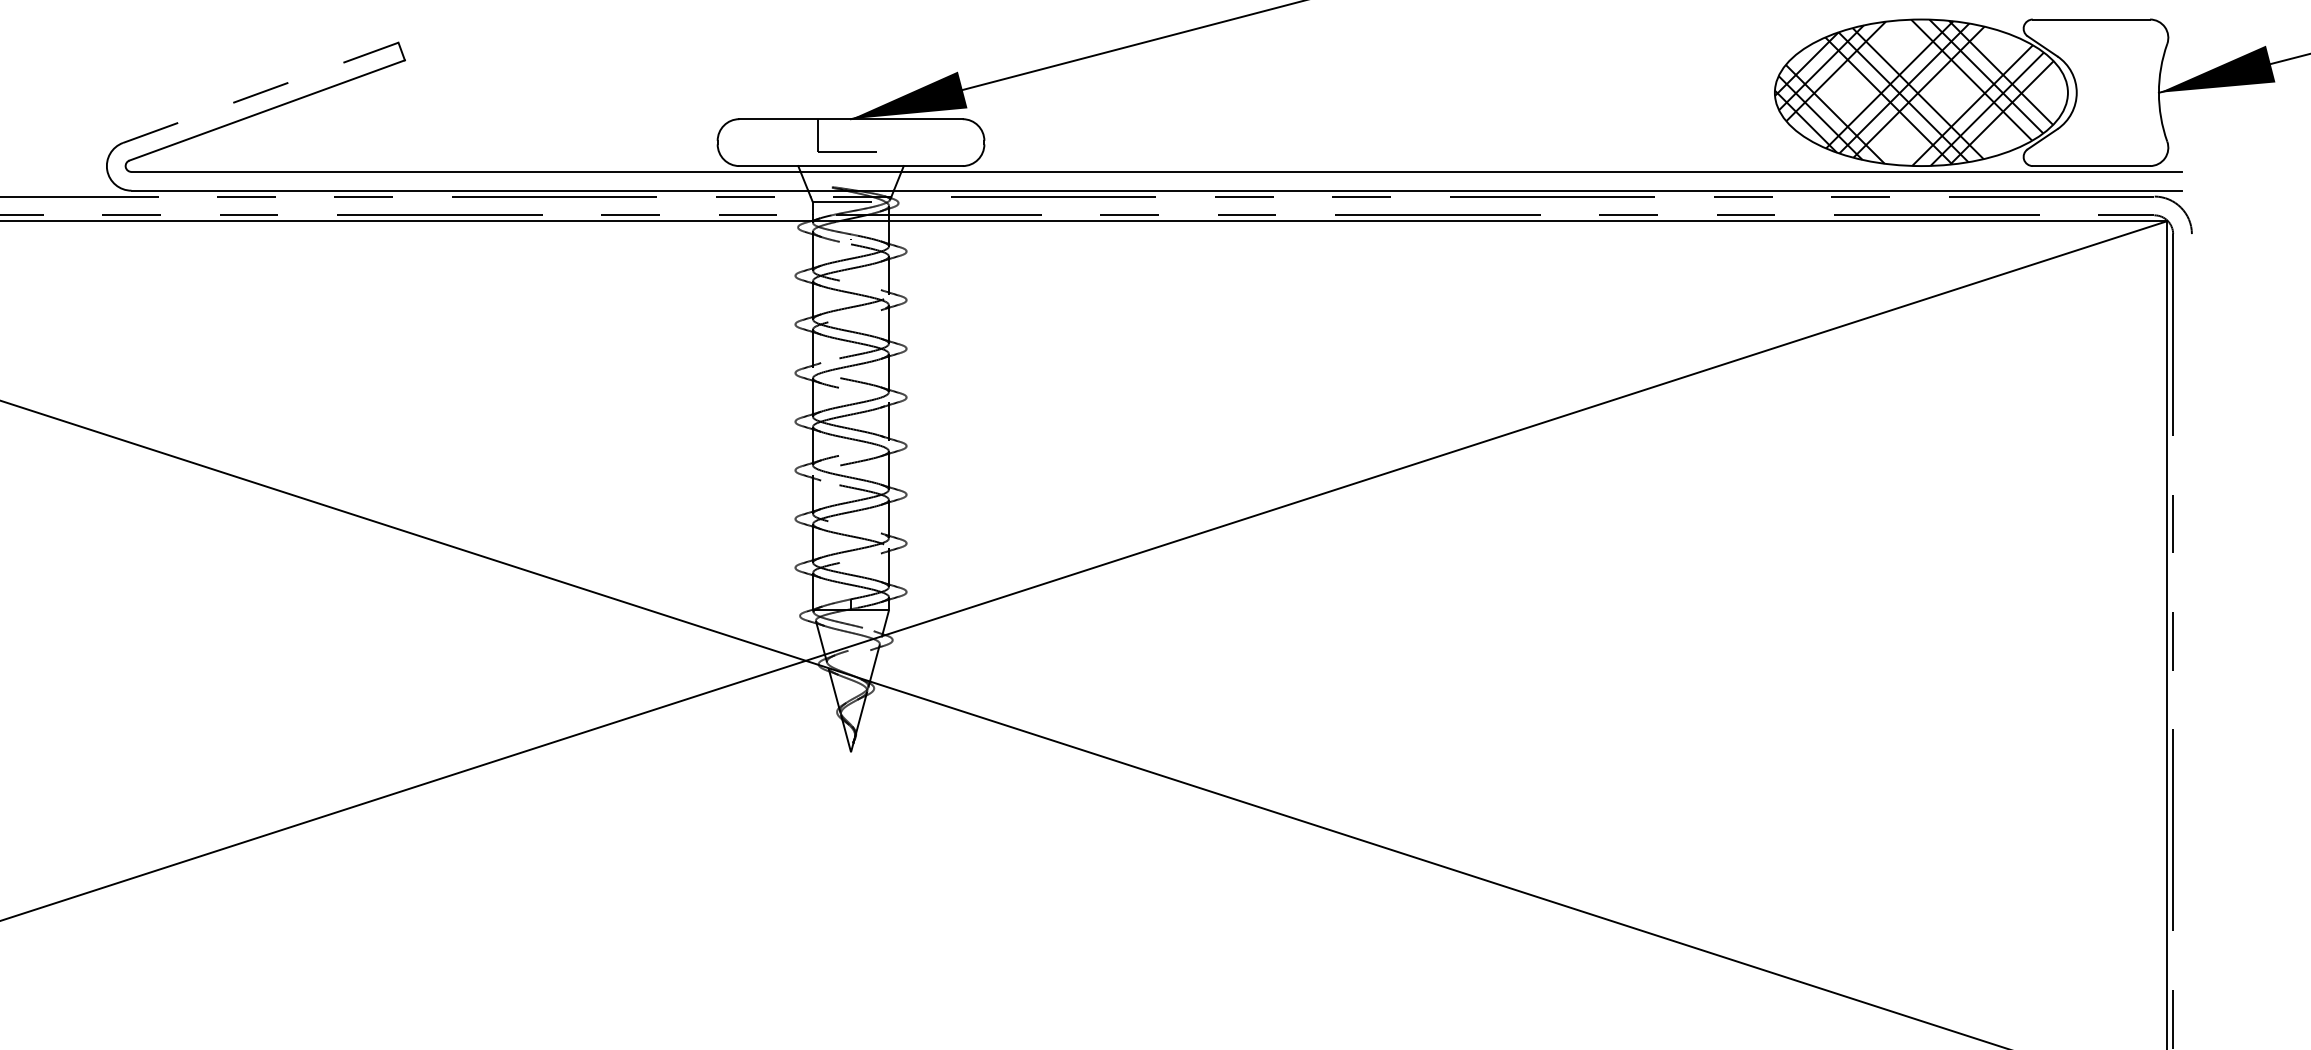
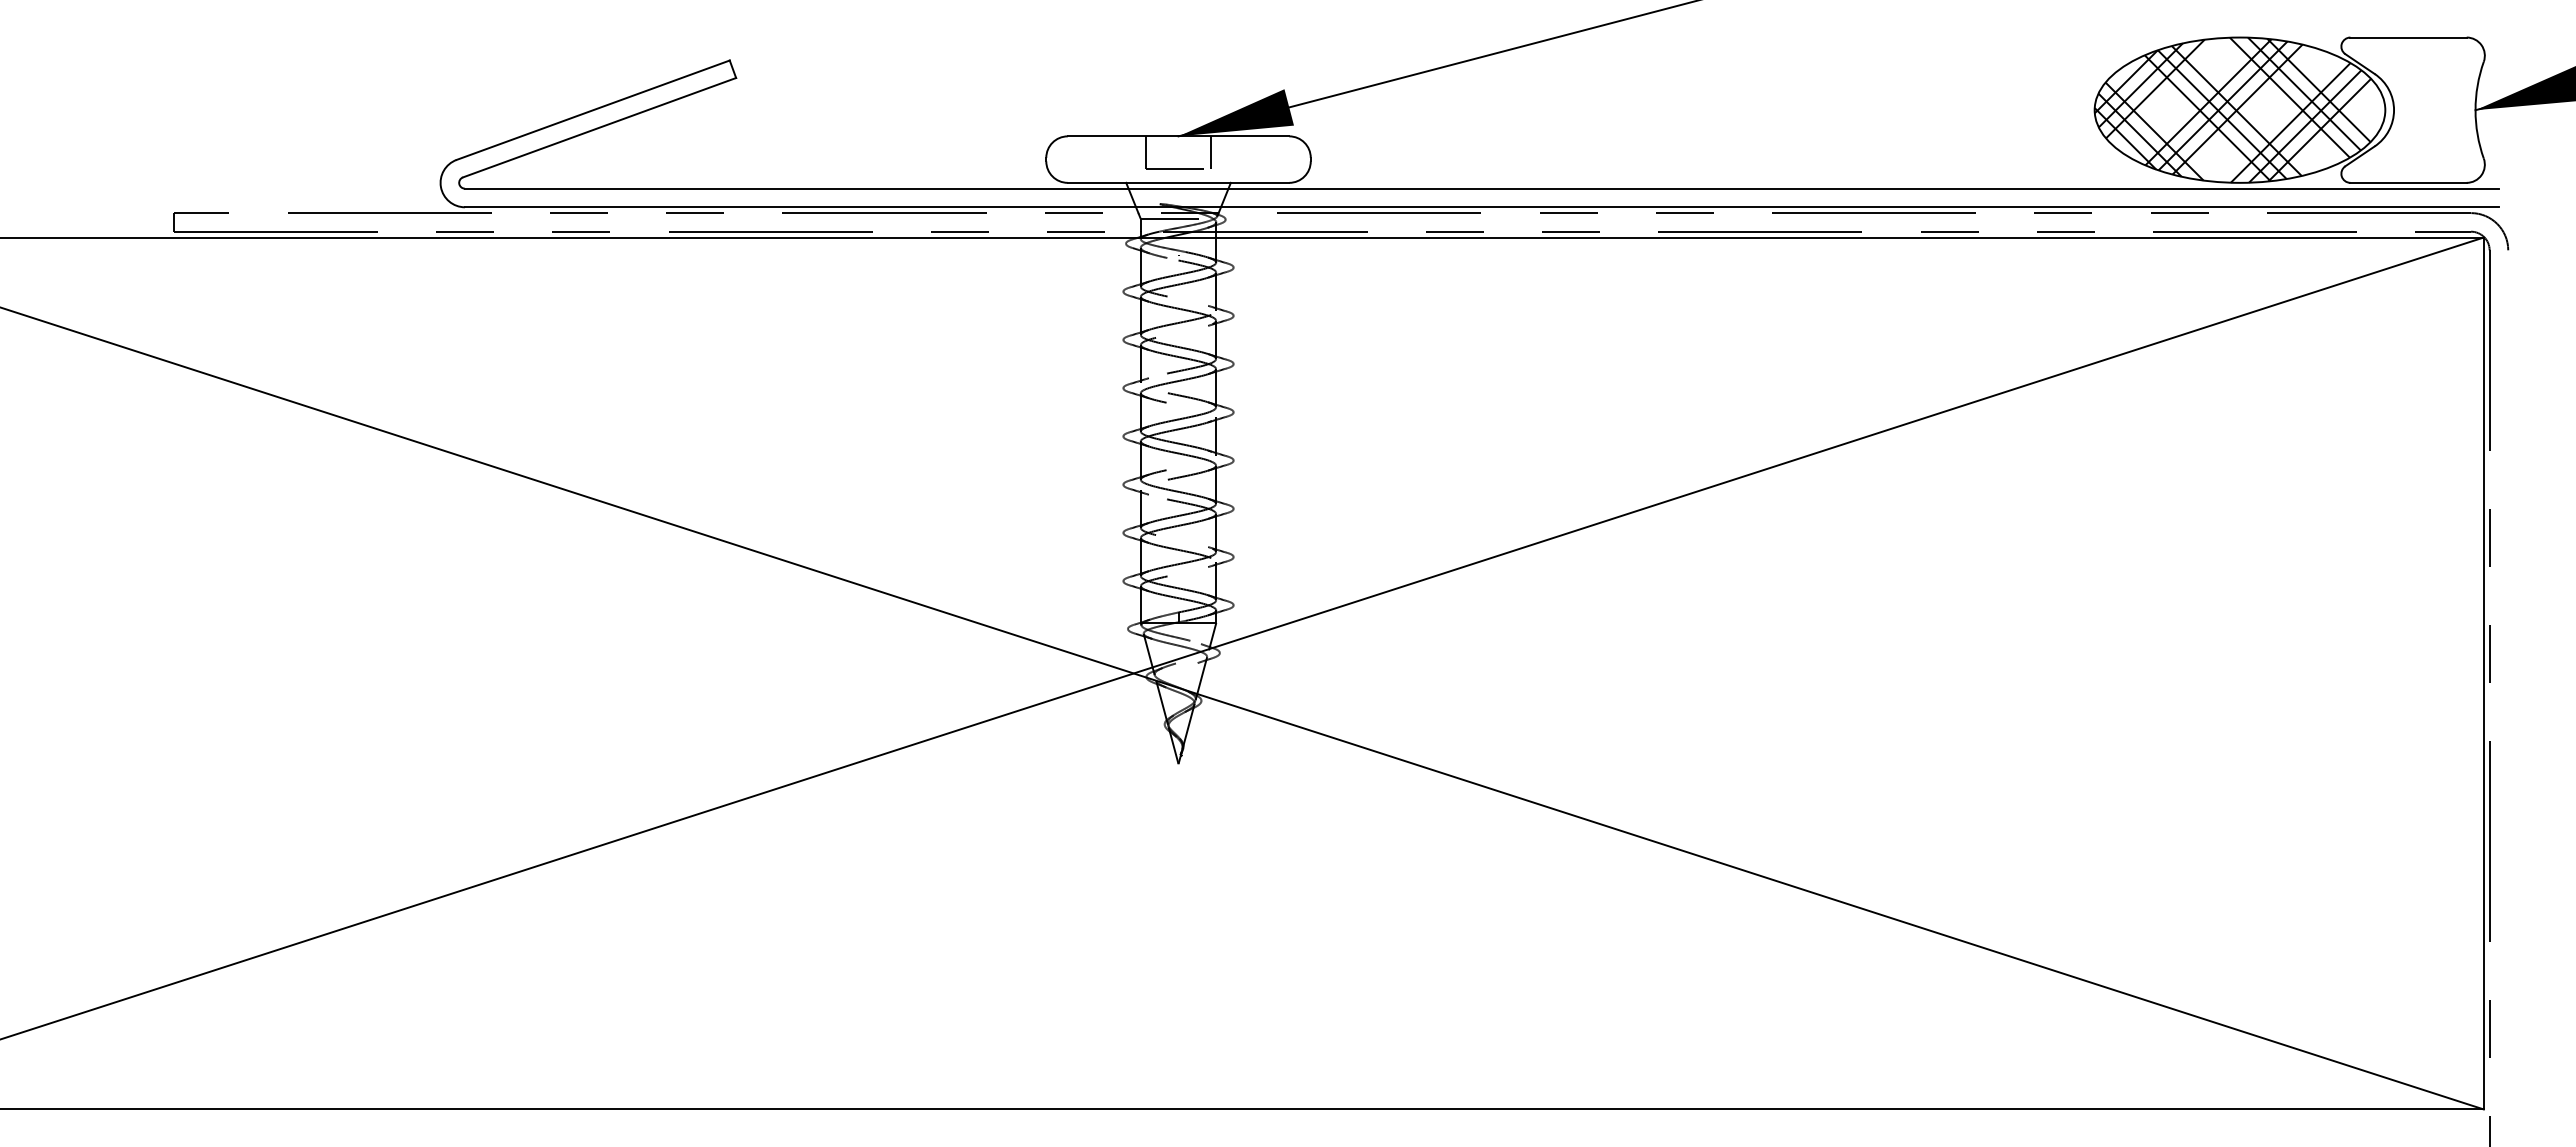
line: (260, 93) -> (592, 110), dashed -> solid
line: (884, 135) -> (1211, 152), added

